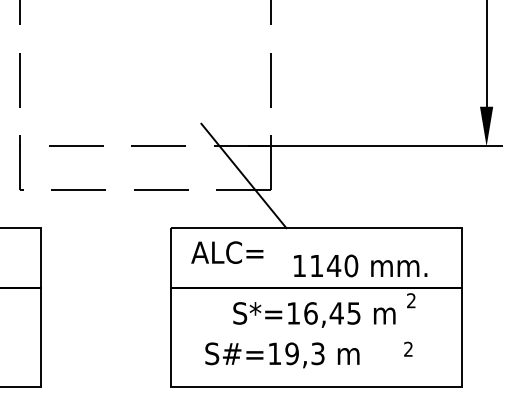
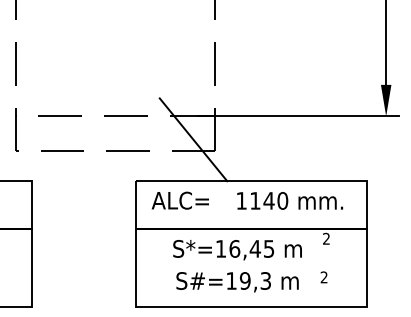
text: (360, 265) -> (290, 200), moved
text: (314, 314) -> (237, 249), moved
text: (282, 355) -> (237, 282), moved

